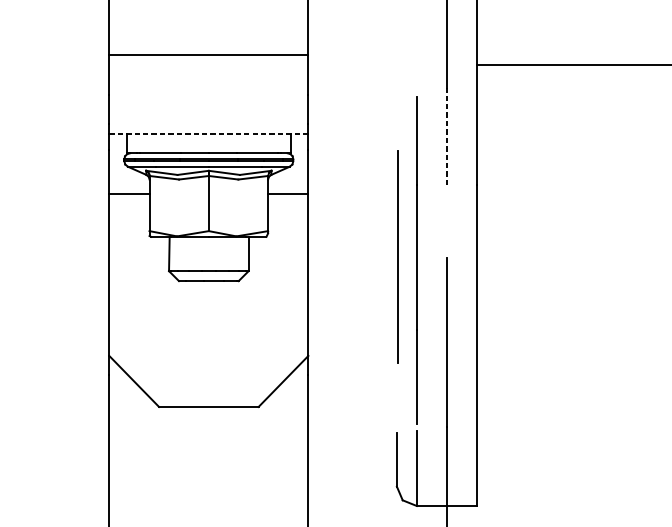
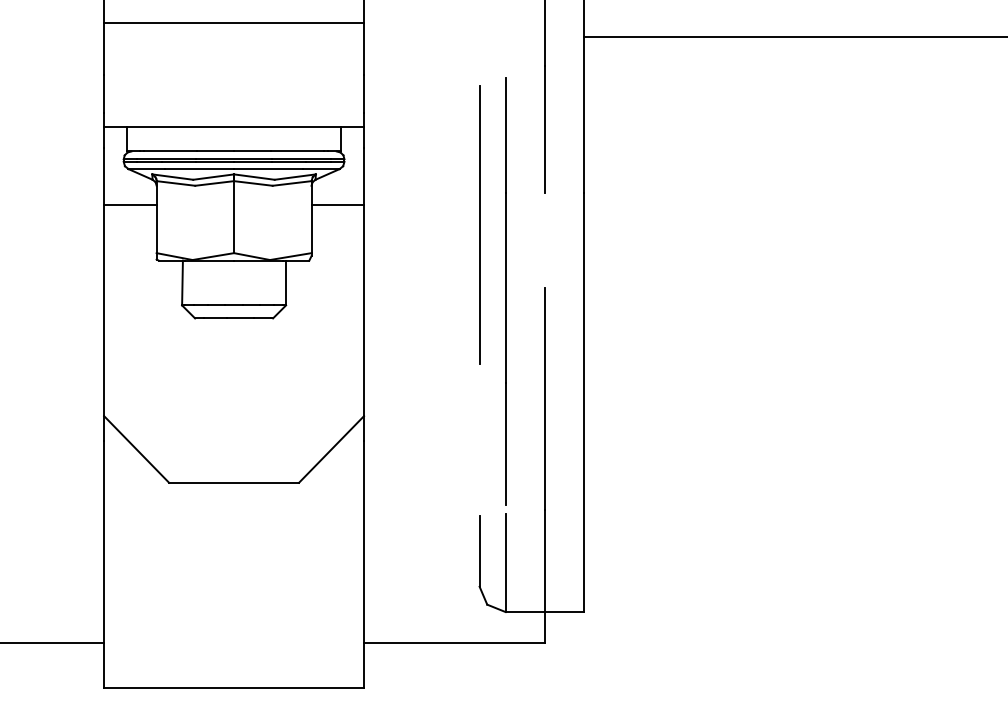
line: (209, 134) -> (234, 126), dashed -> solid
line: (446, 136) -> (544, 129), dashed -> solid
line: (398, 256) -> (479, 224), moved

